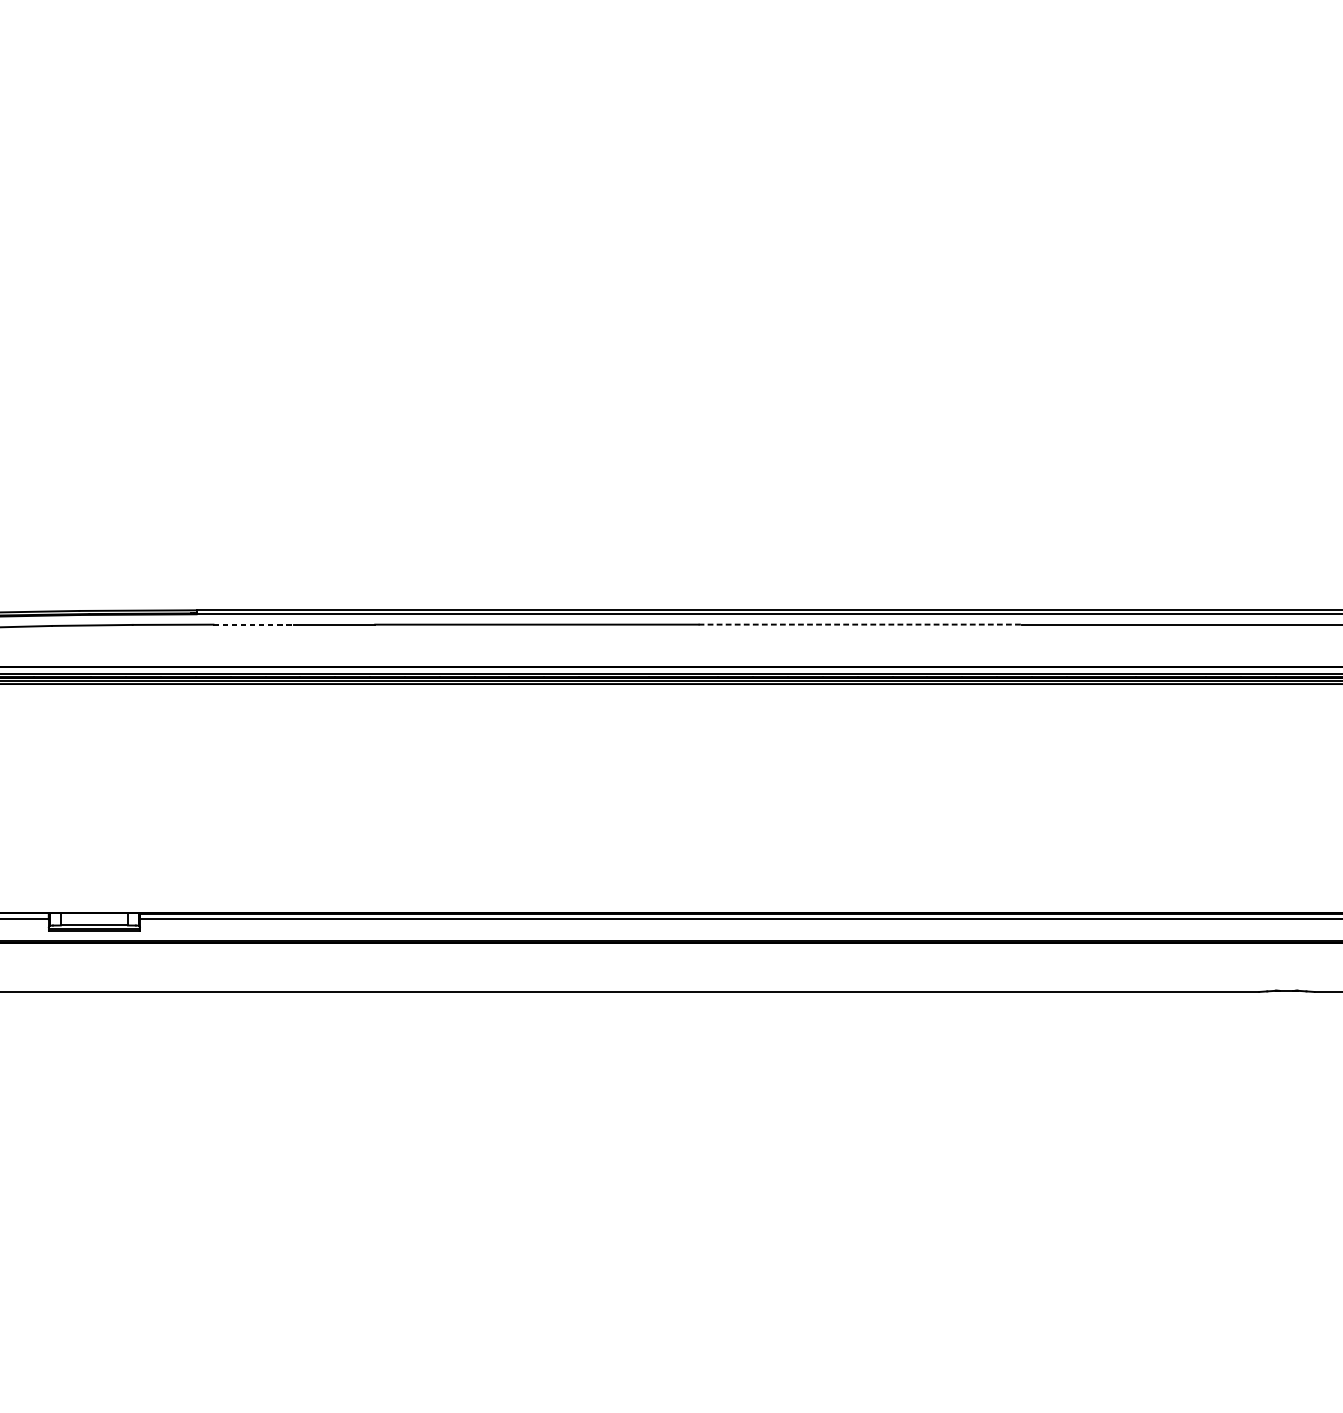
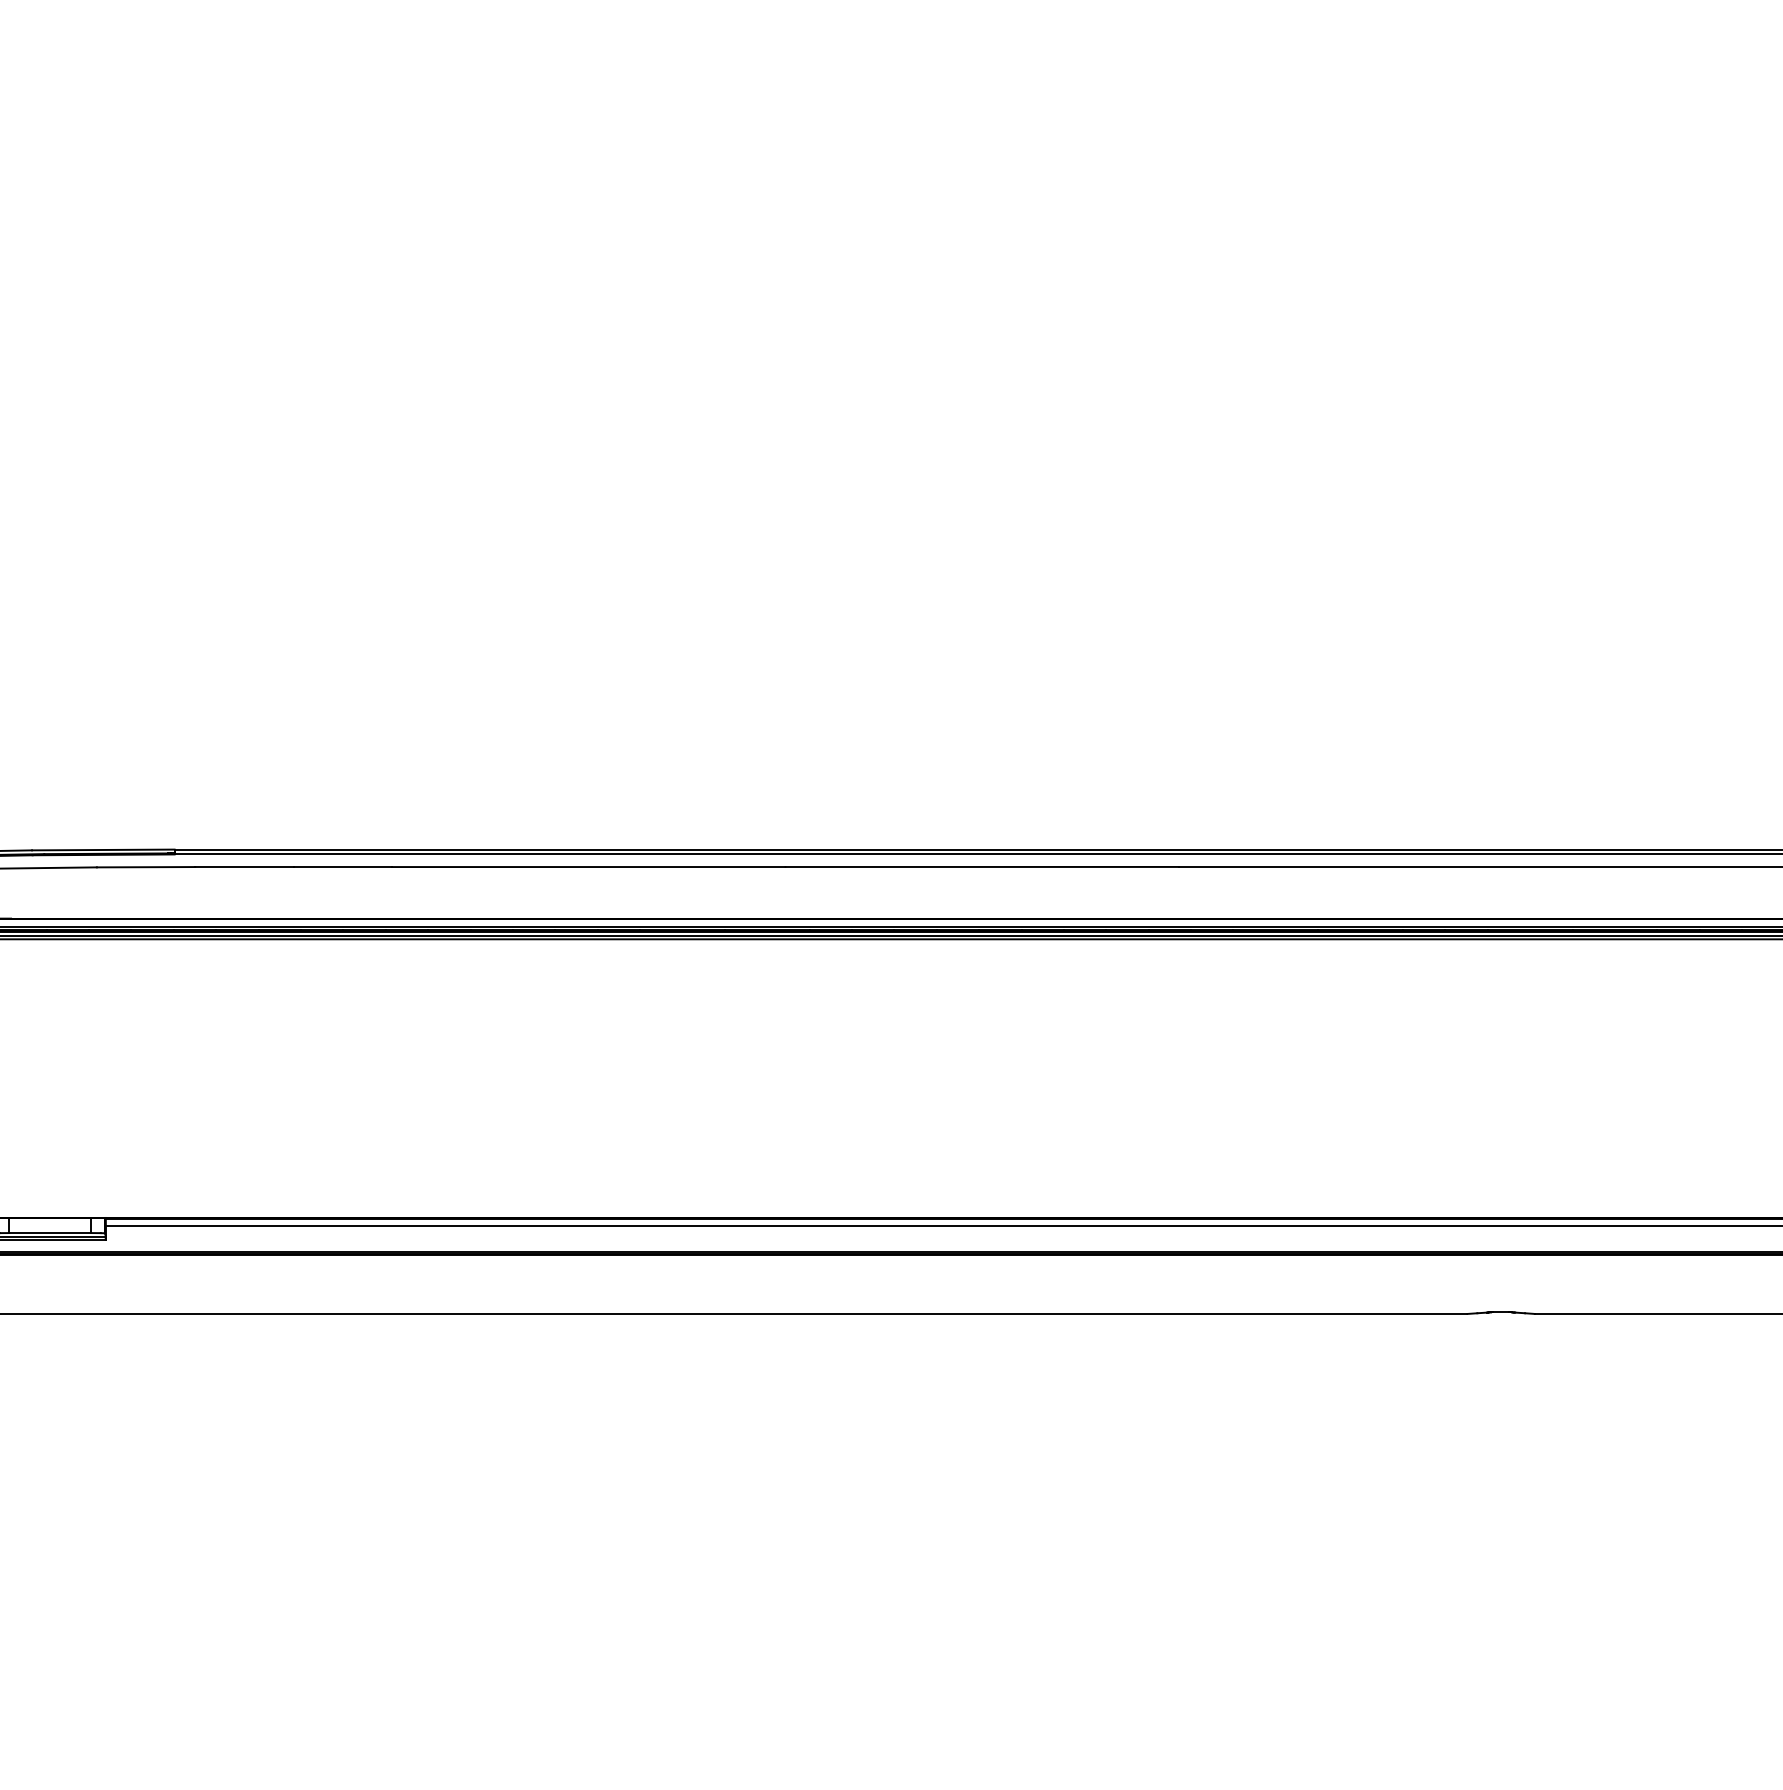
line: (860, 624) -> (982, 866), dashed -> solid
line: (253, 625) -> (244, 867), dashed -> solid

